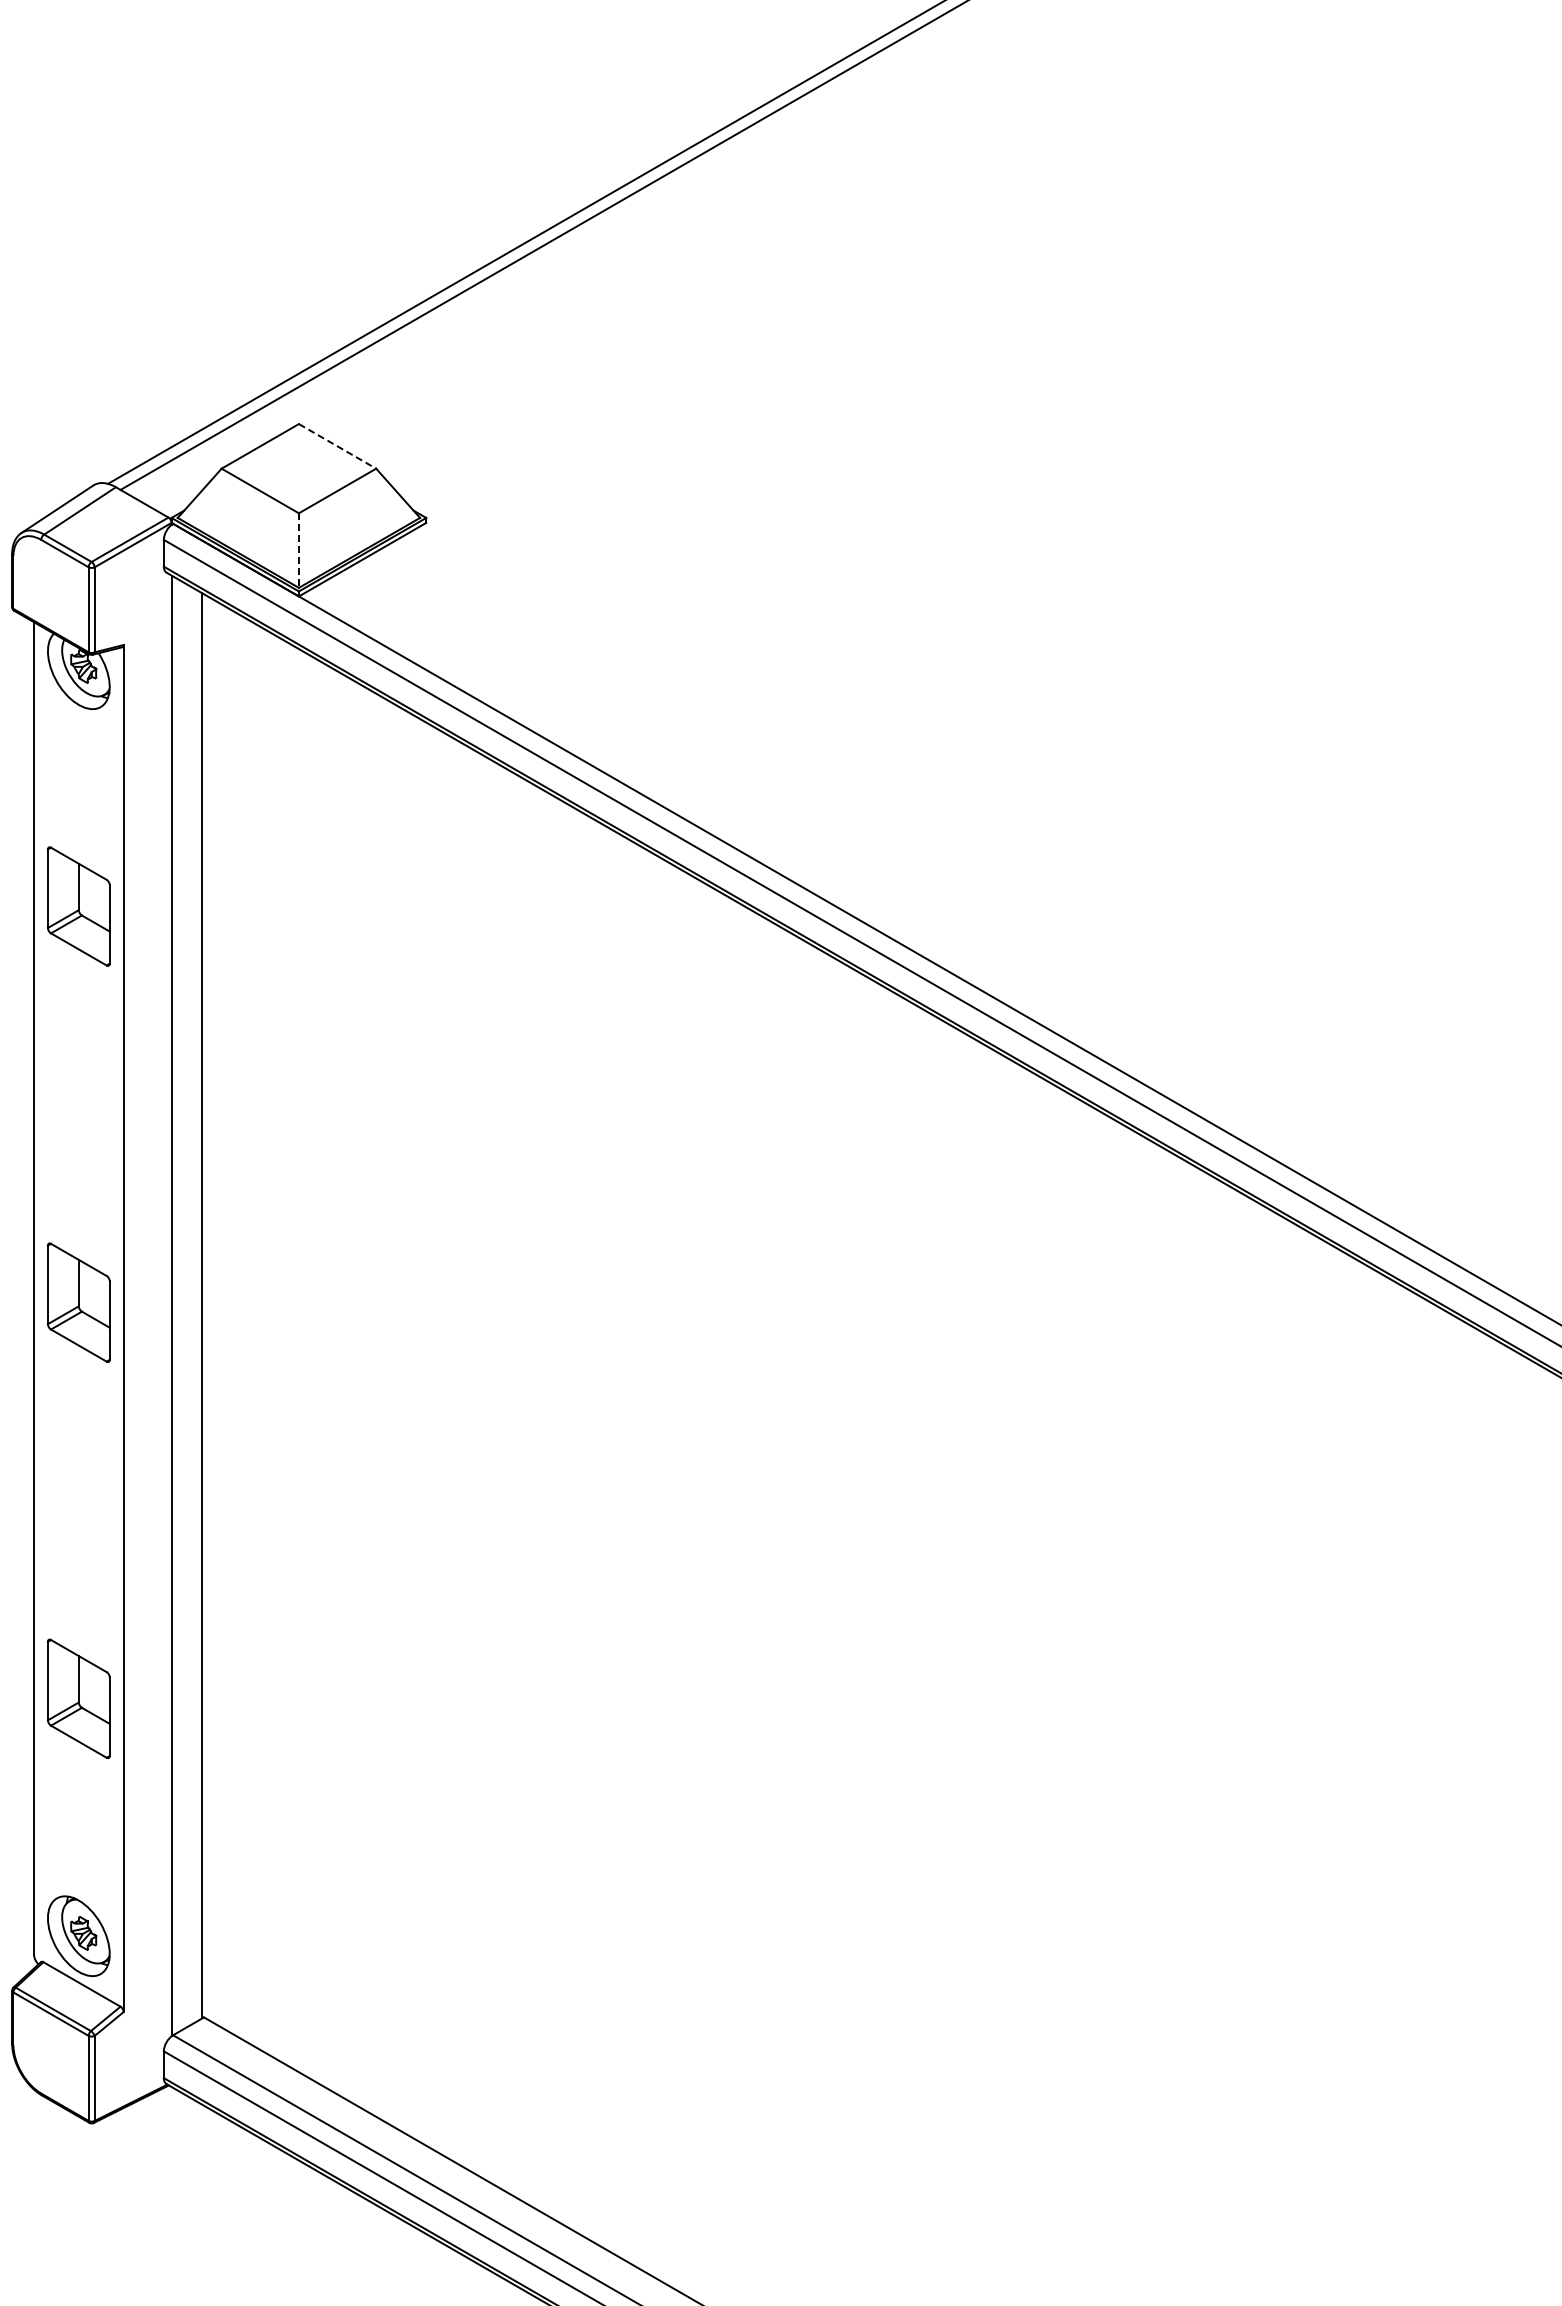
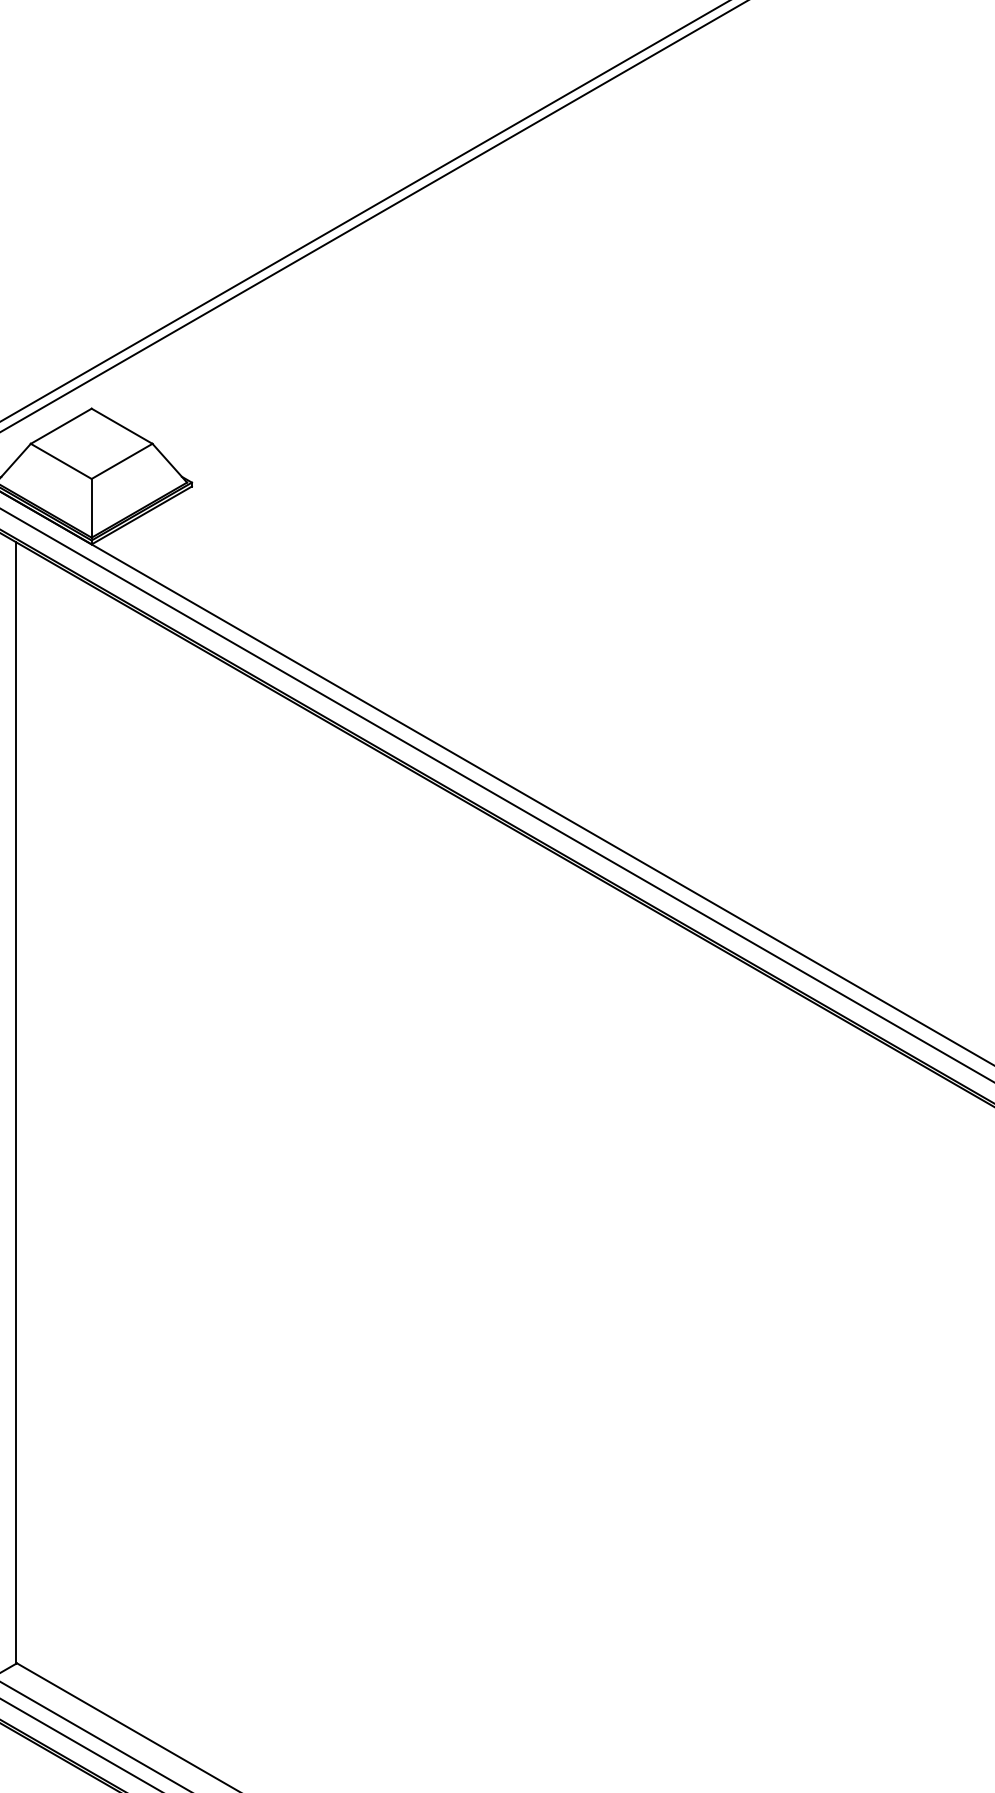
line: (337, 446) -> (122, 426), dashed -> solid
line: (298, 551) -> (91, 509), dashed -> solid

